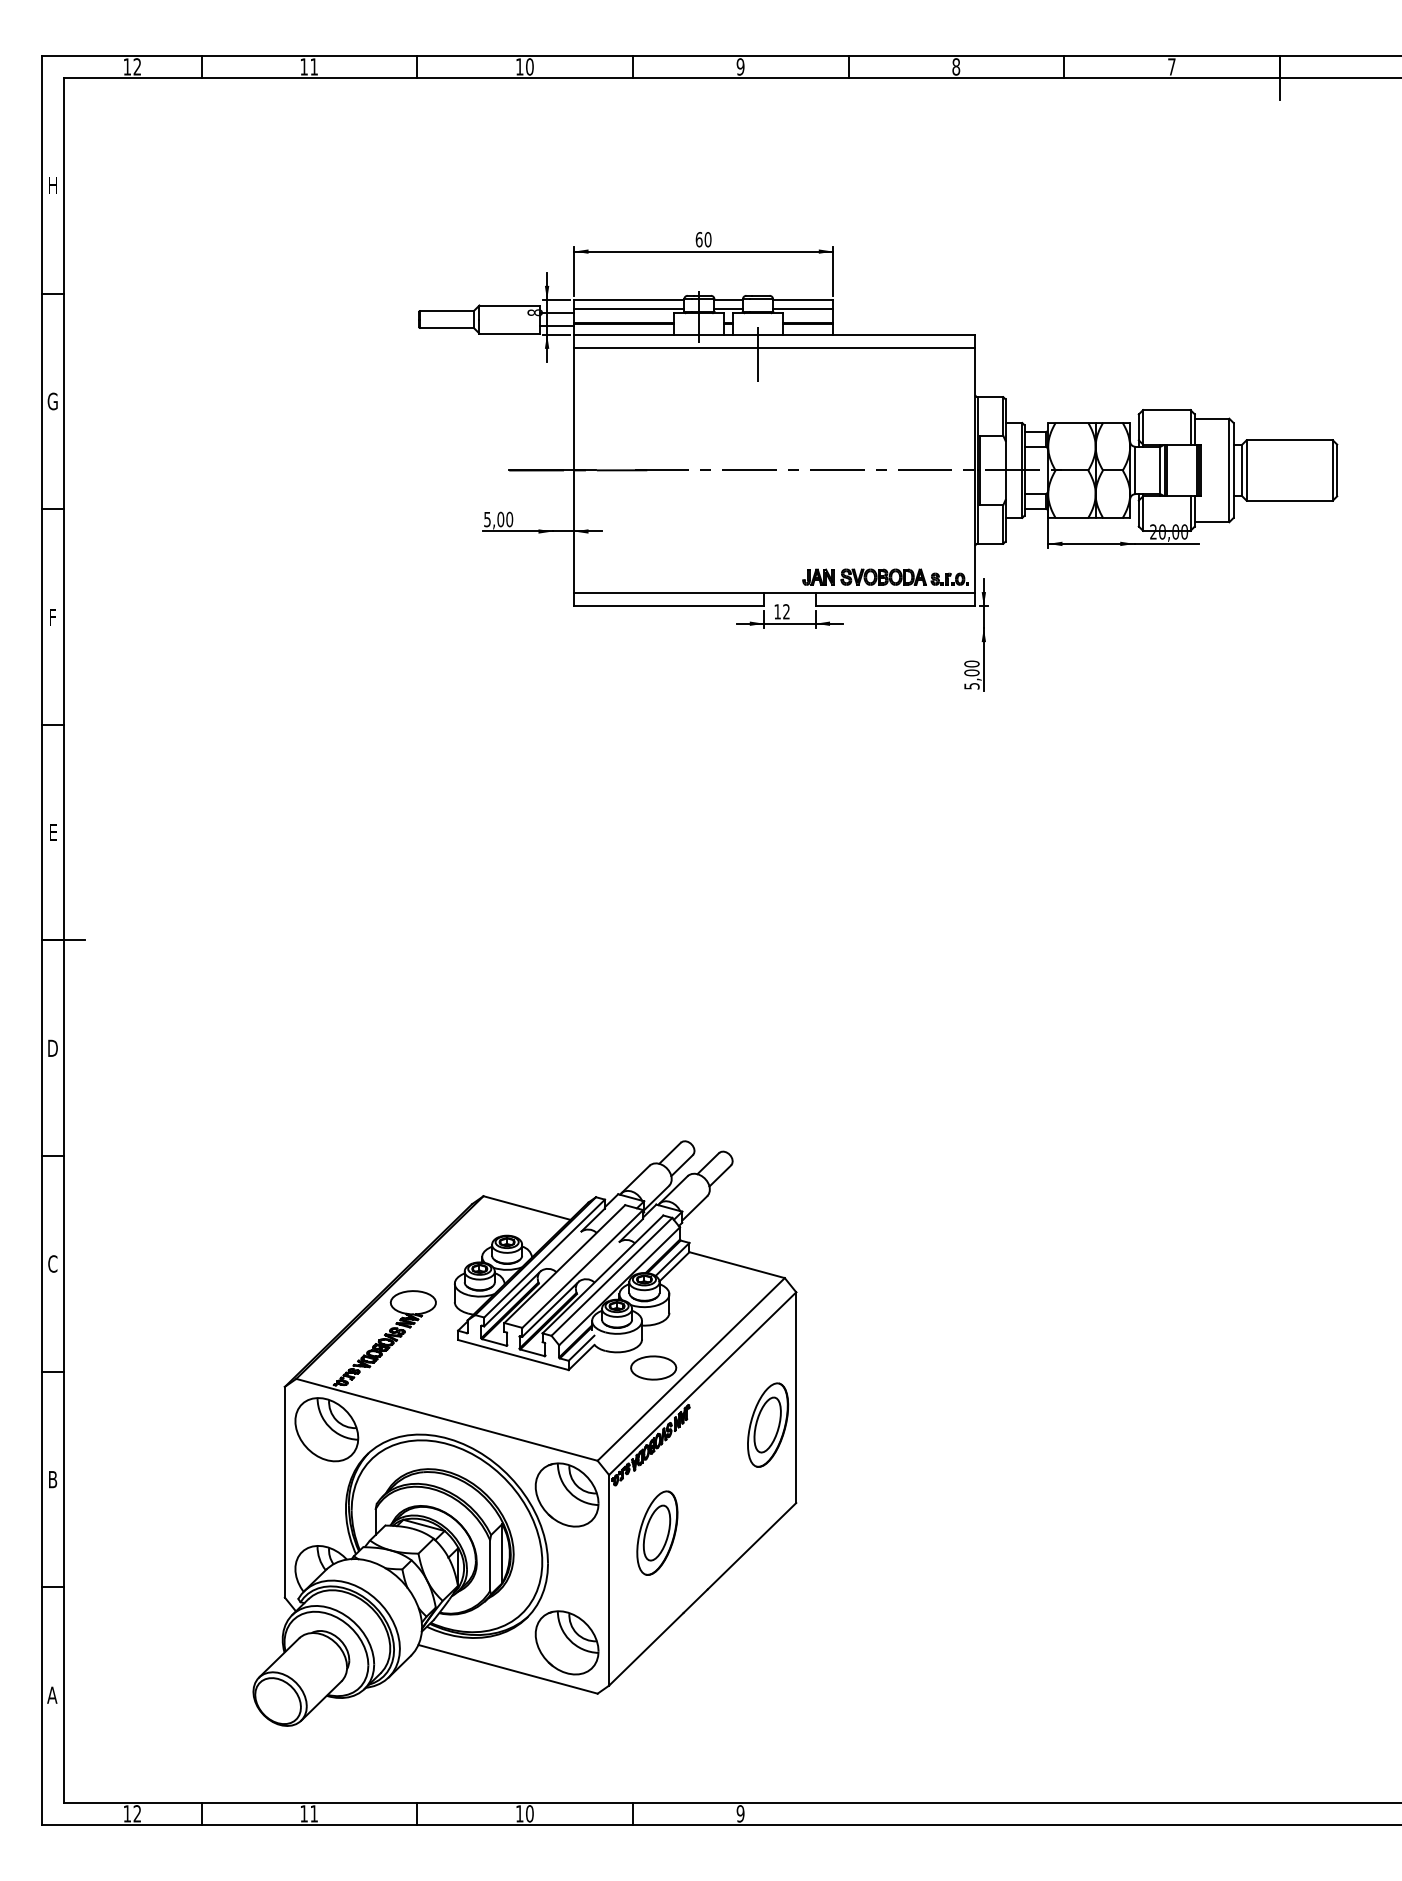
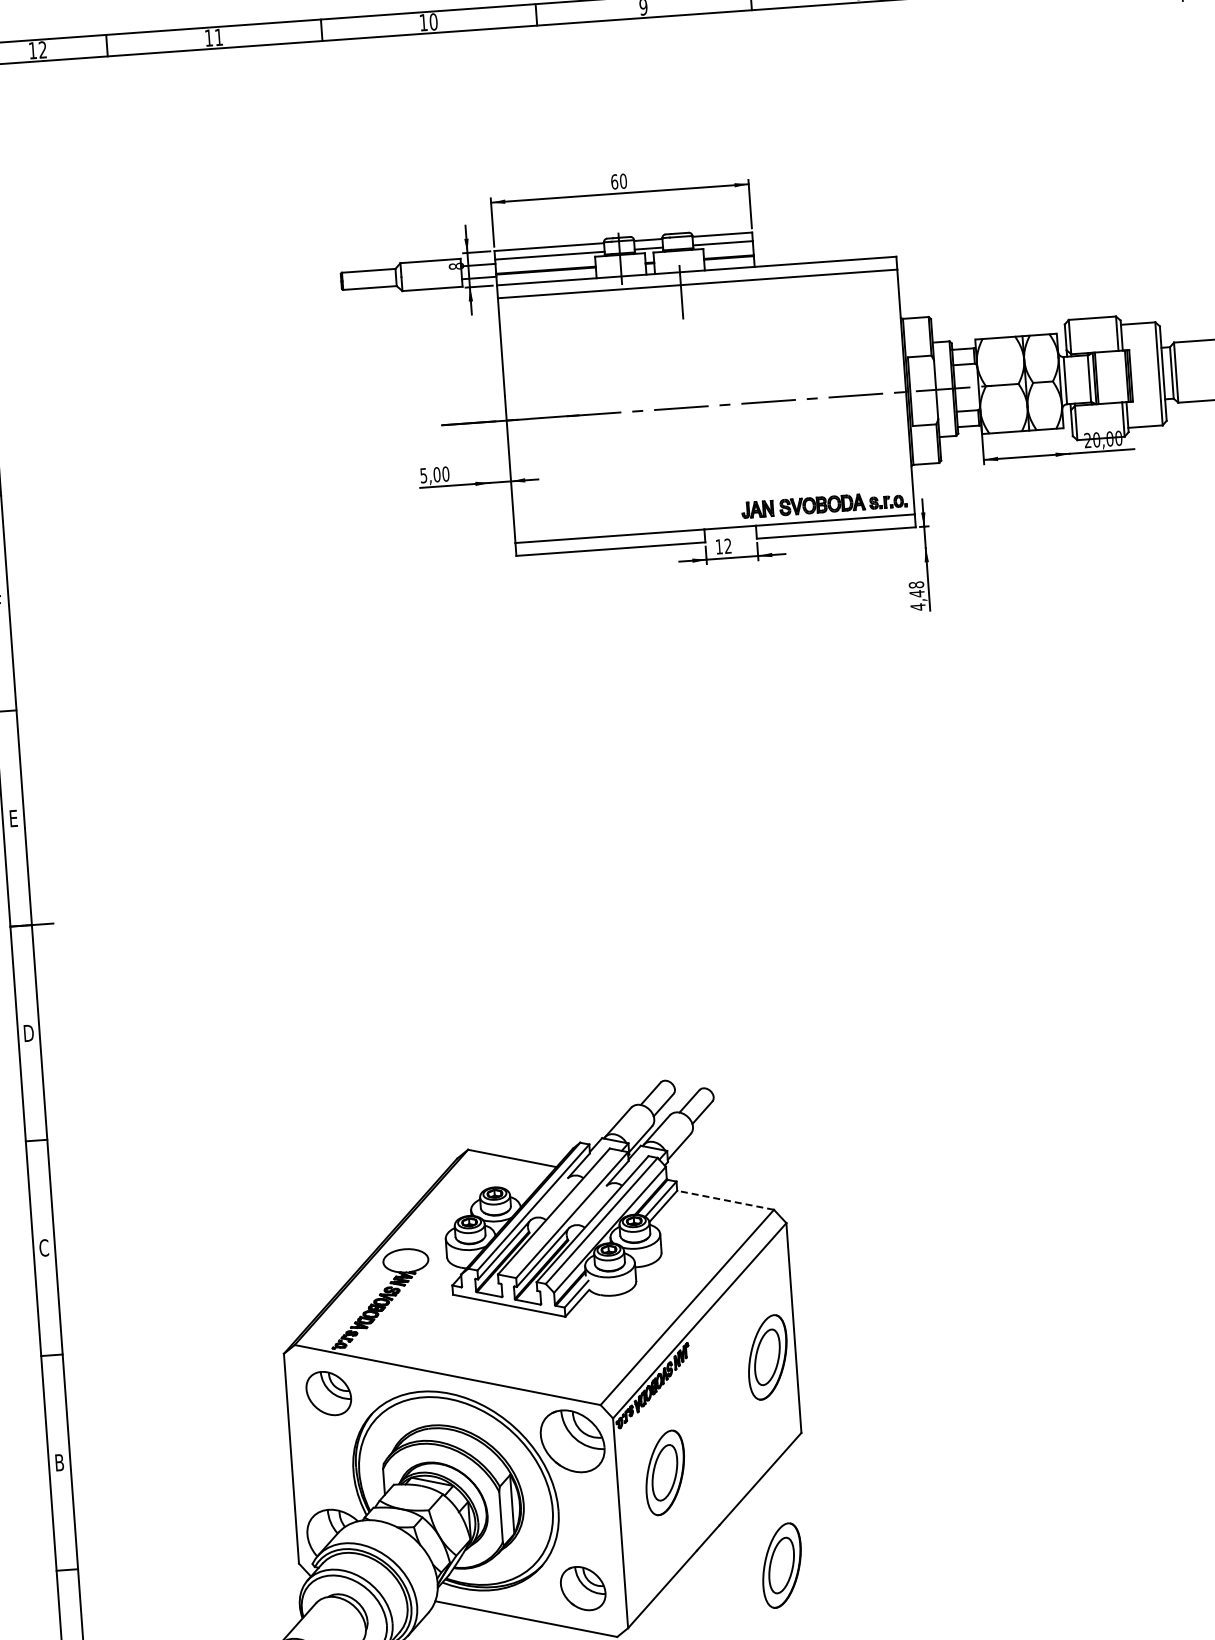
text: (971, 674) -> (916, 595), 5,00 -> 4,48
line: (736, 1265) -> (724, 1200), solid -> dashed
part: (653, 1367) -> (649, 1308), removed
part: (326, 1429) -> (328, 1393), size x0.7
part: (767, 1633) -> (782, 1564), added
part: (566, 1642) -> (582, 1588), size x0.7

